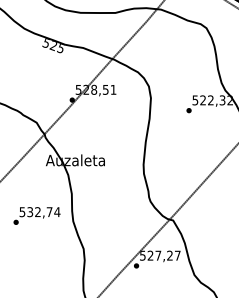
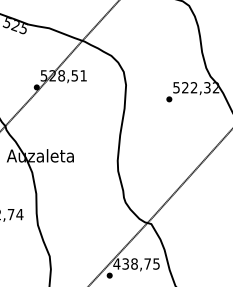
text: (159, 255) -> (135, 263), 527,27 -> 438,75

